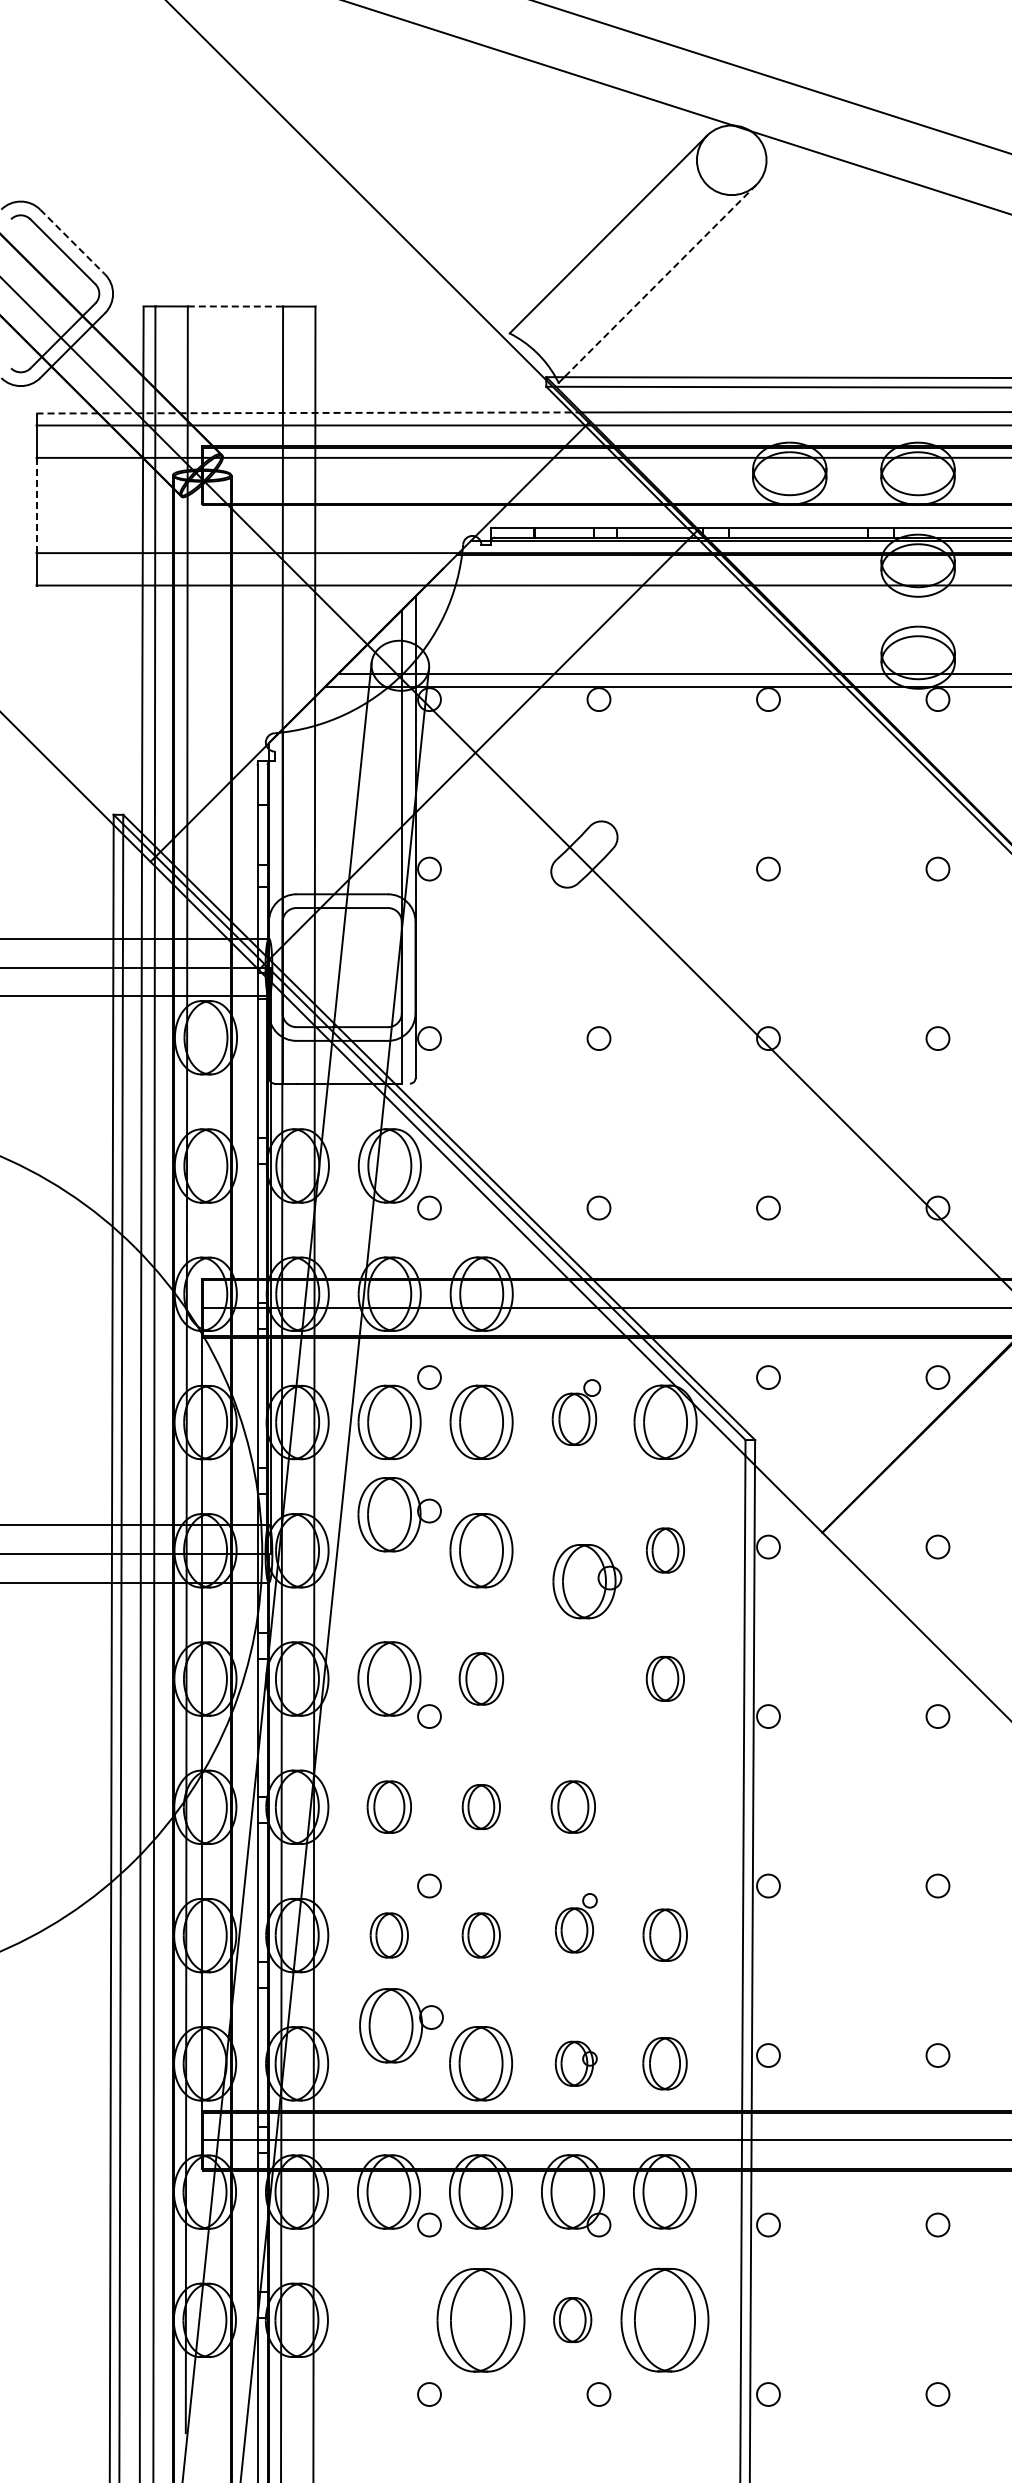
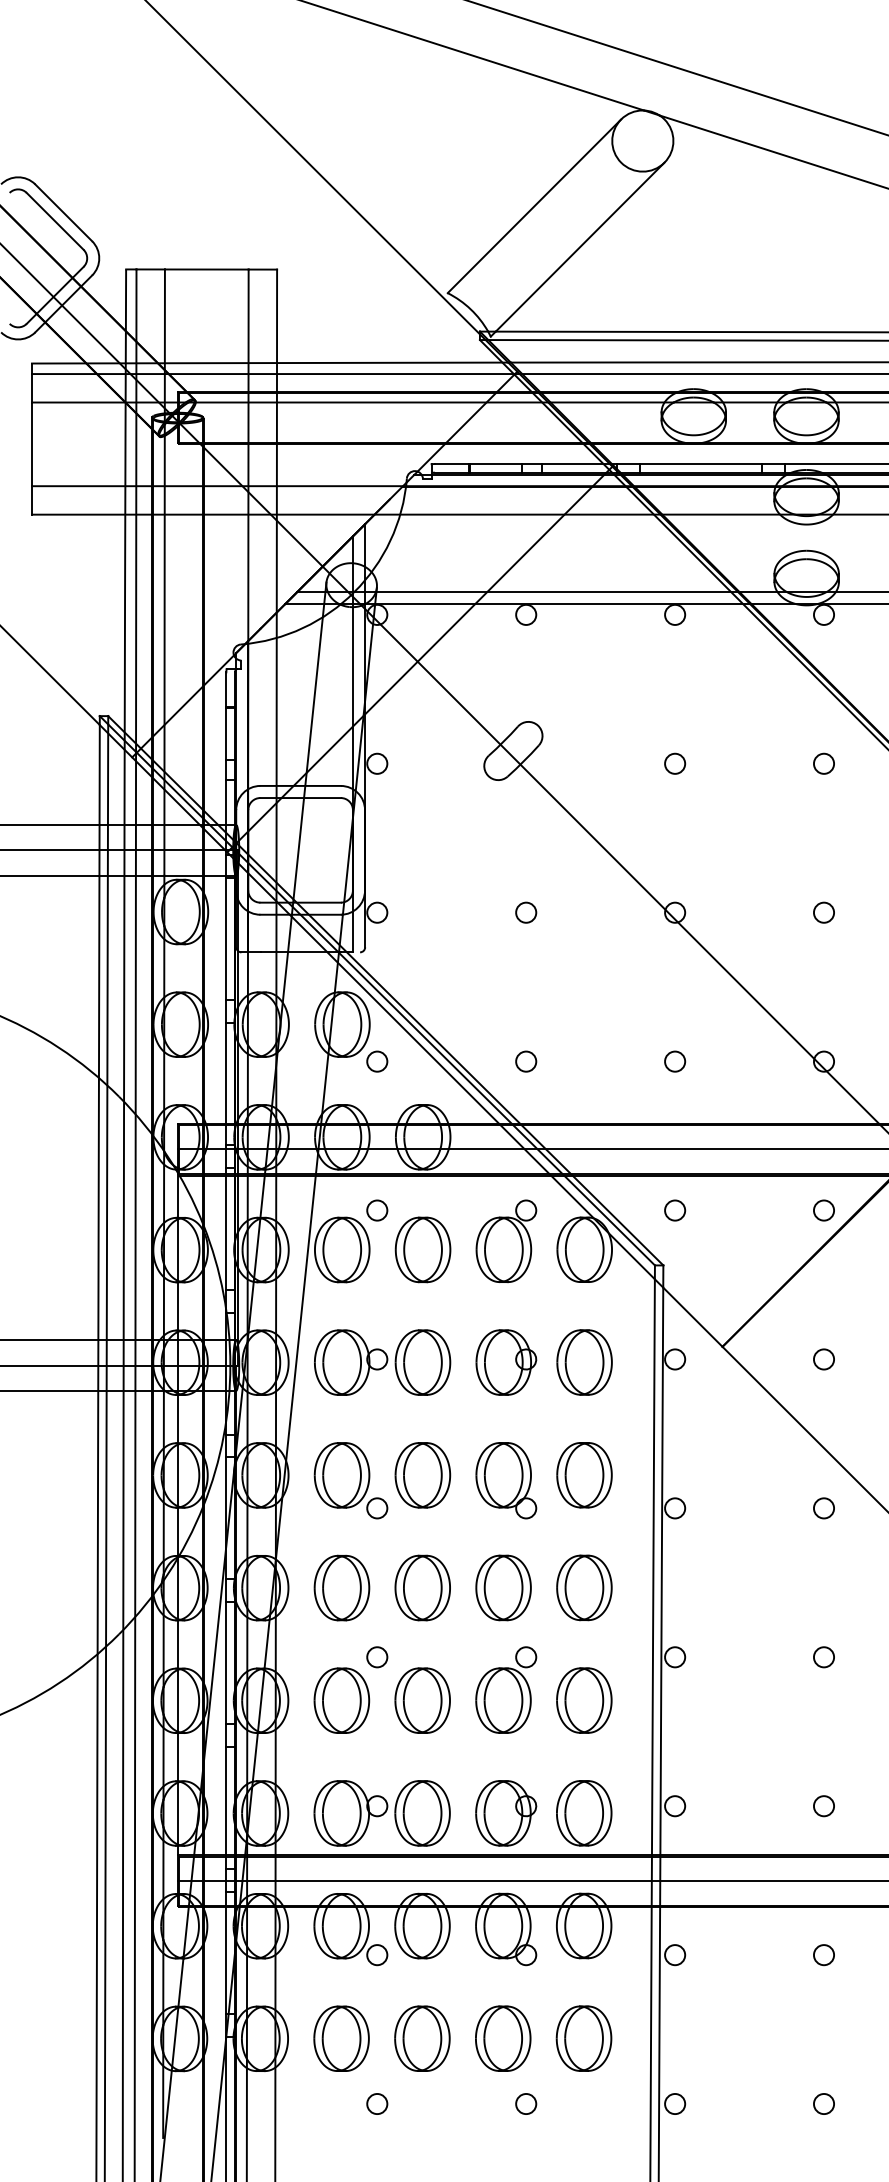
line: (72, 242) -> (63, 213), dashed -> solid
line: (660, 281) -> (580, 247), dashed -> solid
line: (235, 306) -> (206, 269), dashed -> solid
line: (308, 412) -> (270, 362), dashed -> solid
line: (36, 505) -> (31, 444), dashed -> solid
part: (576, 1412) -> (506, 1241), size x1.43
part: (399, 1514) -> (350, 1362), moved
part: (665, 1550) -> (584, 1362), size x1.67
part: (587, 1581) -> (506, 1362), moved
part: (481, 1678) -> (422, 1474), size x1.43
part: (665, 1678) -> (584, 1474), size x1.67
part: (576, 1684) -> (506, 1480), added
part: (389, 1806) -> (342, 1587), size x1.43
part: (481, 1806) -> (422, 1587), size x1.67
part: (573, 1806) -> (503, 1587), size x1.43
part: (665, 1806) -> (584, 1587), added
part: (576, 1922) -> (506, 1689), size x1.67
part: (665, 1934) -> (584, 1699), size x1.43
part: (389, 1935) -> (342, 1700), size x1.67
part: (481, 1935) -> (422, 1700), size x1.67
part: (401, 2025) -> (350, 1813), moved
part: (576, 2063) -> (506, 1813), size x1.67
part: (664, 2063) -> (583, 1813), size x1.43
part: (388, 2319) -> (341, 2038), added
part: (480, 2319) -> (422, 2038), size x0.71
part: (572, 2319) -> (502, 2038), size x1.67
part: (664, 2319) -> (583, 2038), size x0.71

